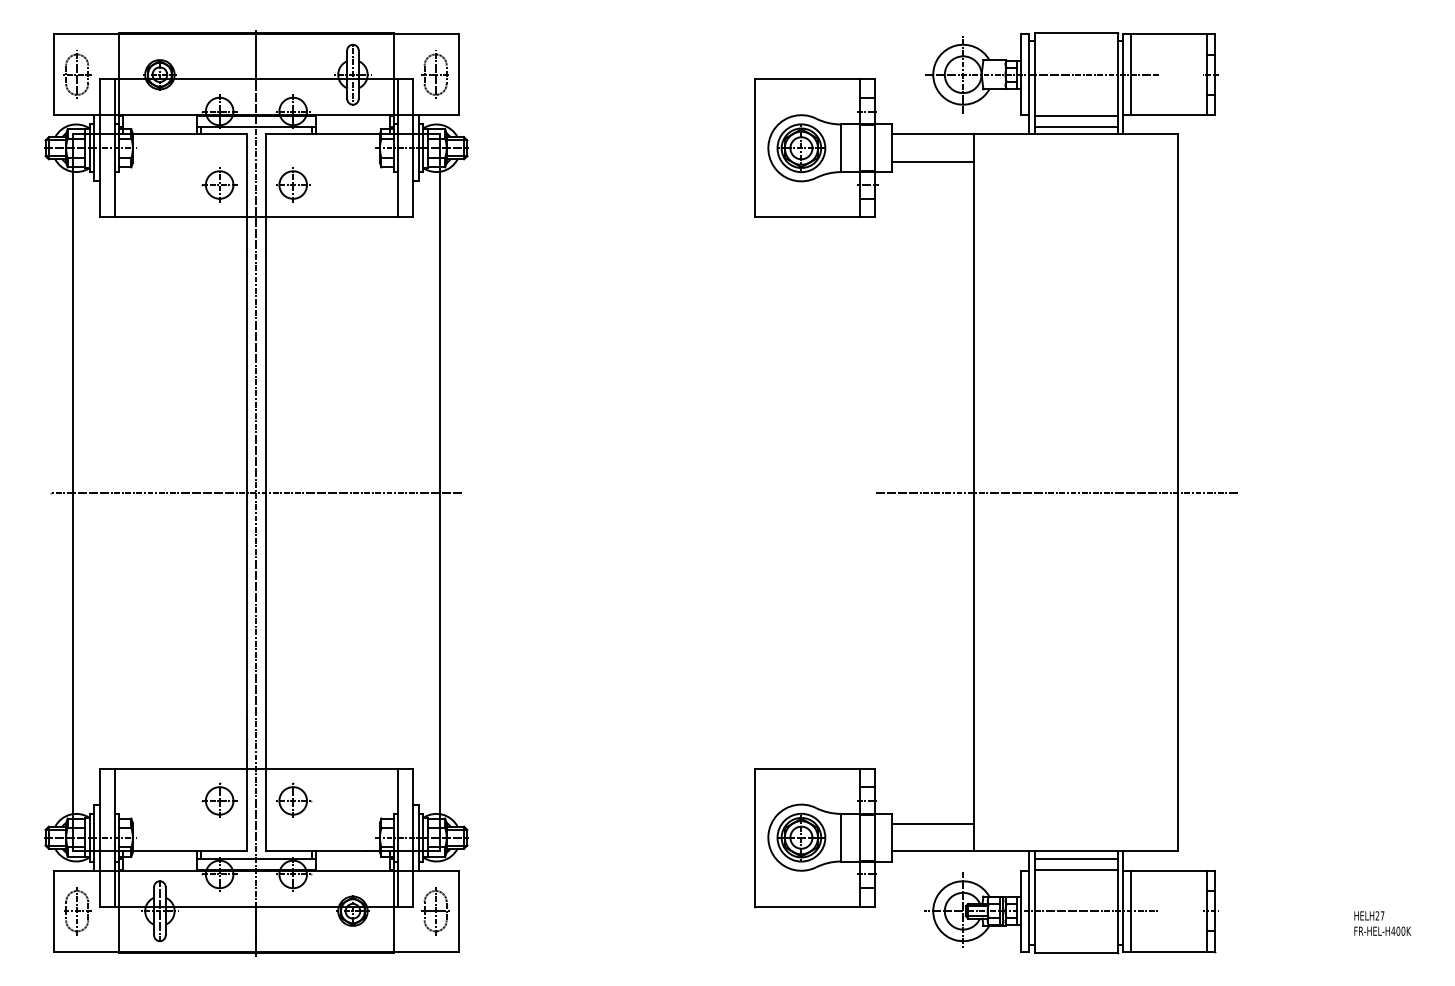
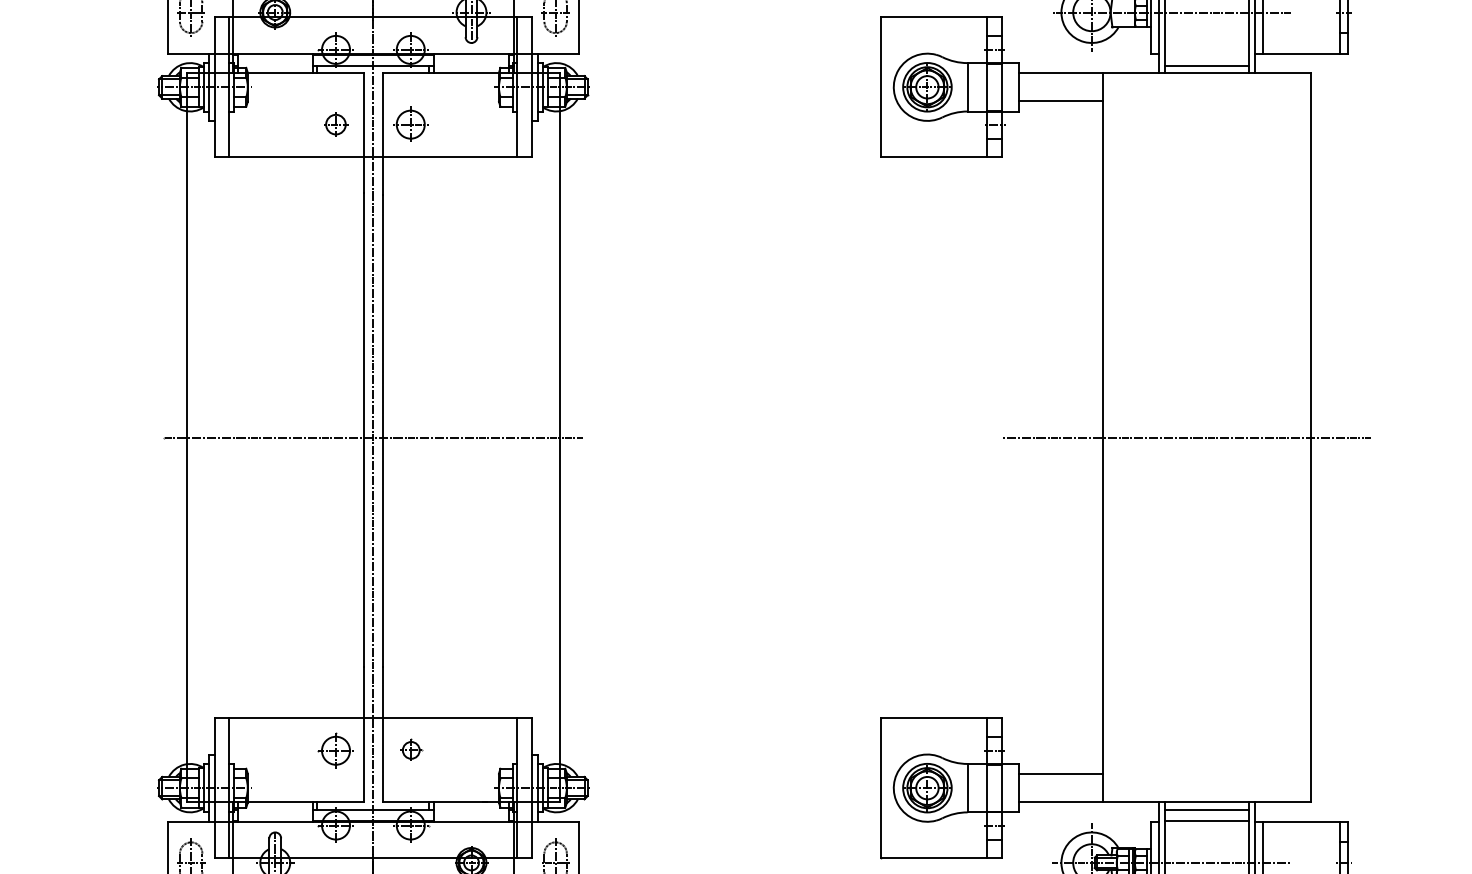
line: (1075, 116) -> (1206, 54), removed
part: (219, 184) -> (335, 124), size x0.7
part: (294, 799) -> (412, 749), size x0.6

